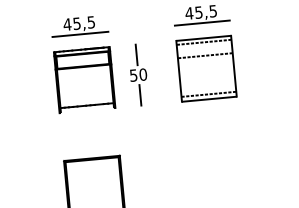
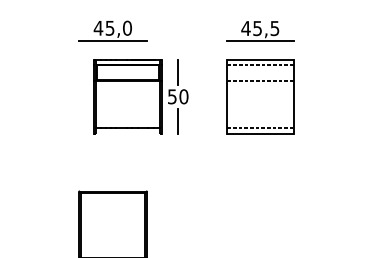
text: (91, 21) -> (127, 27), 45,5 -> 45,0
part: (84, 79) -> (127, 96), moved

